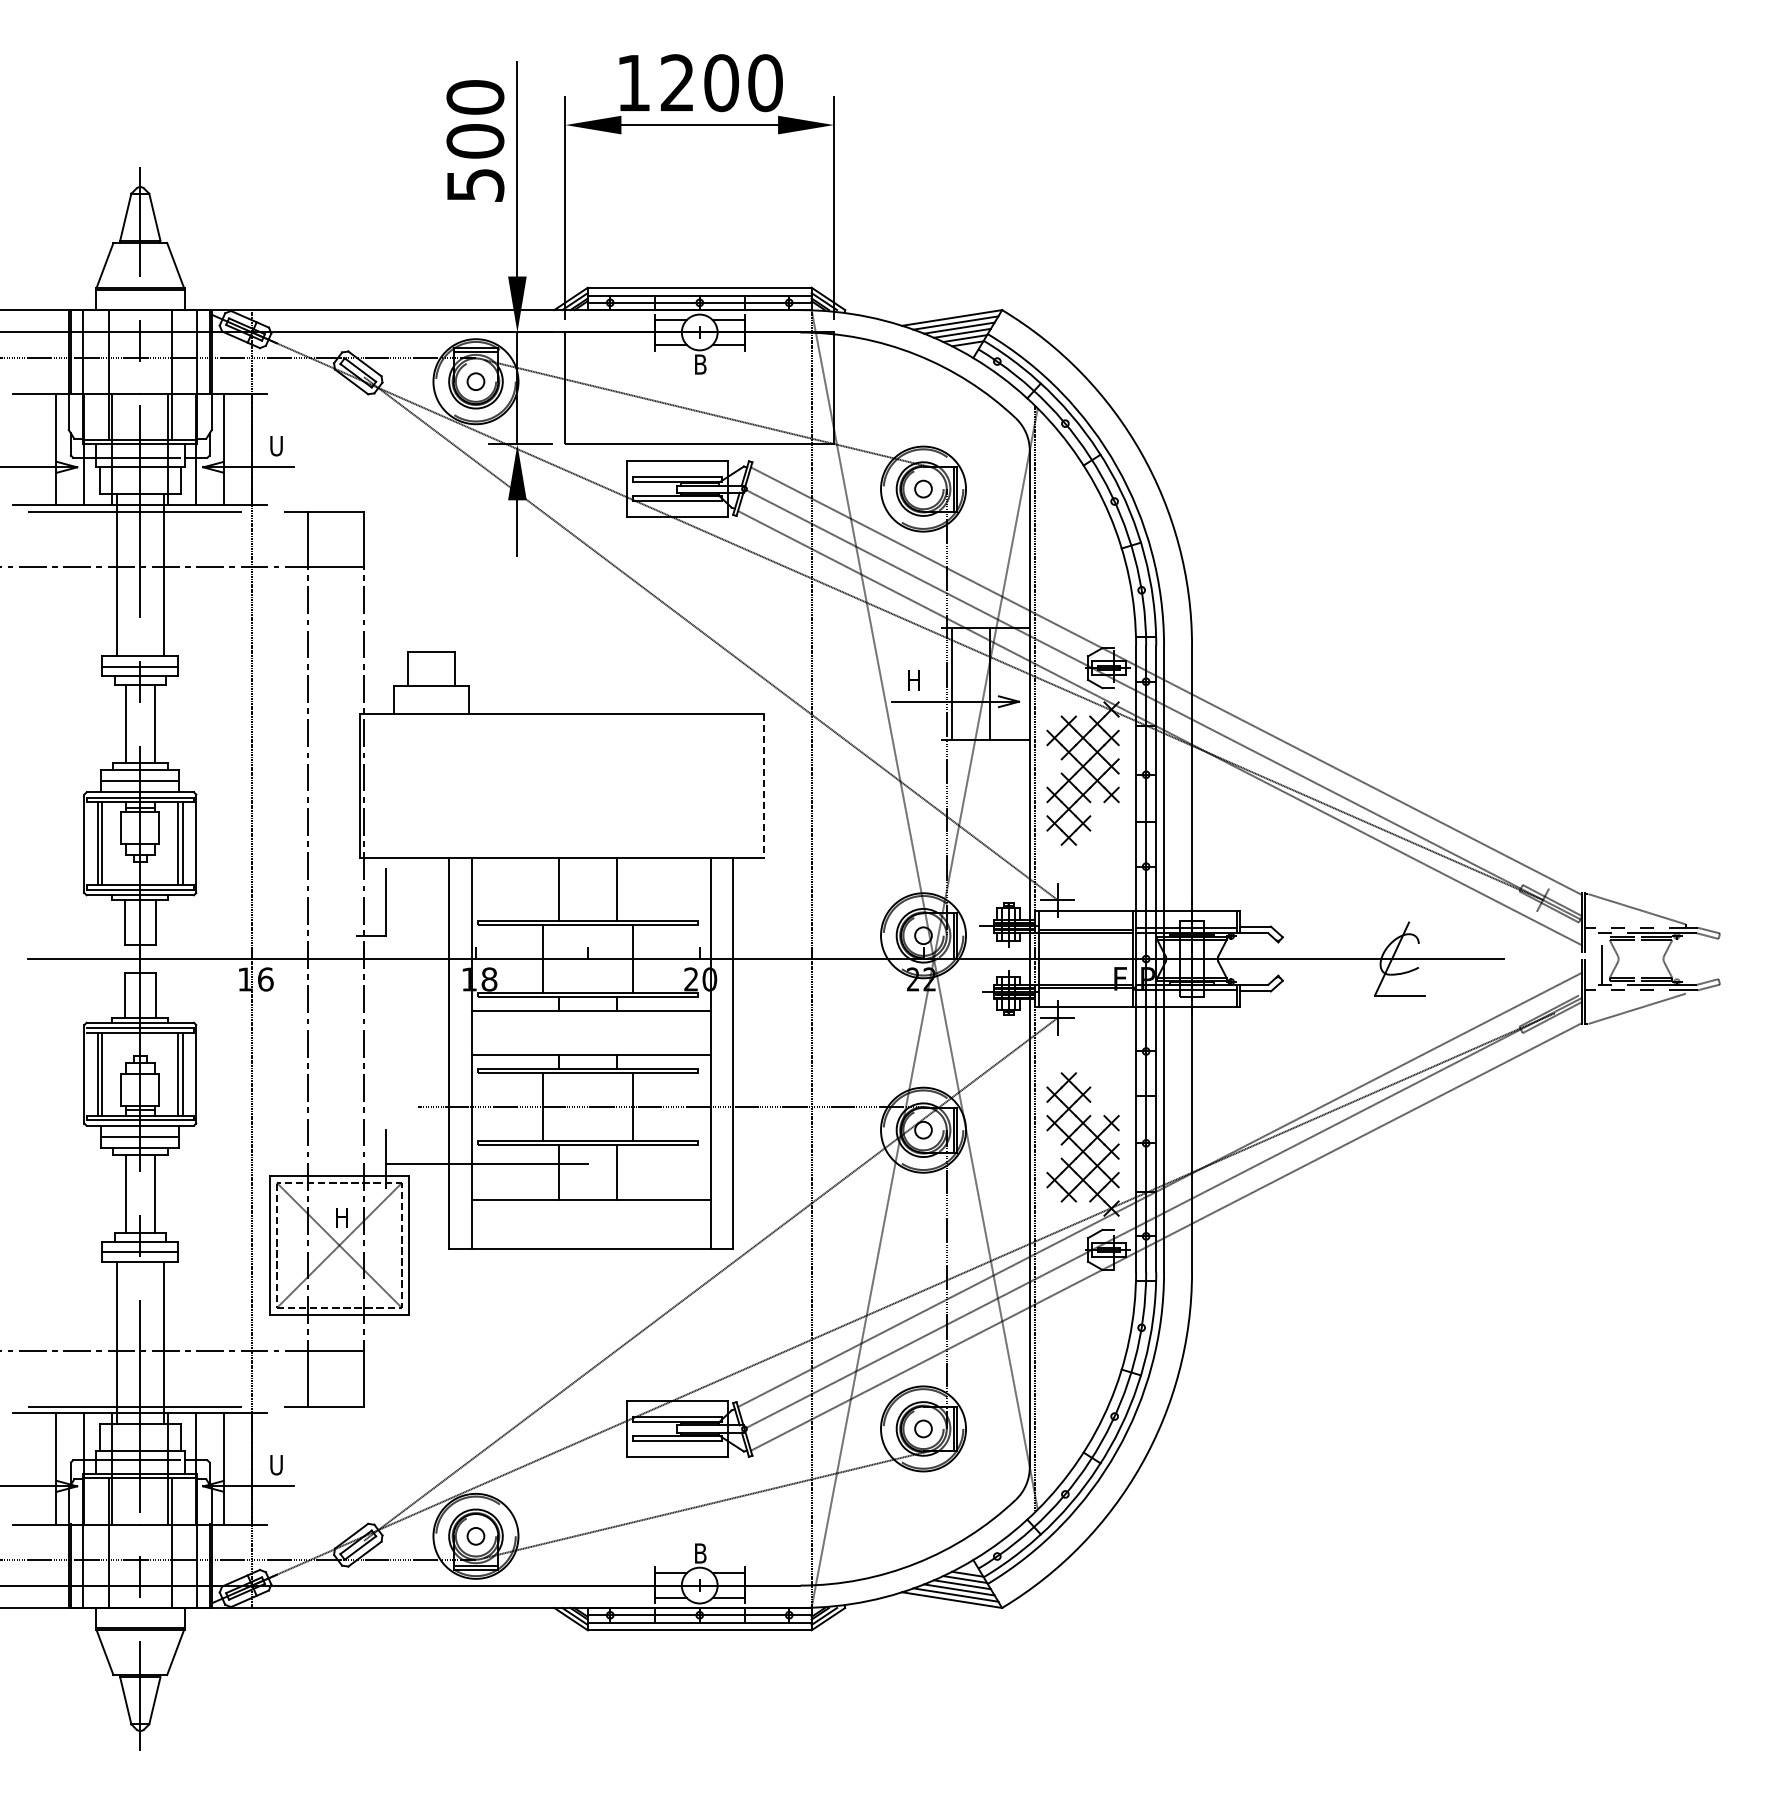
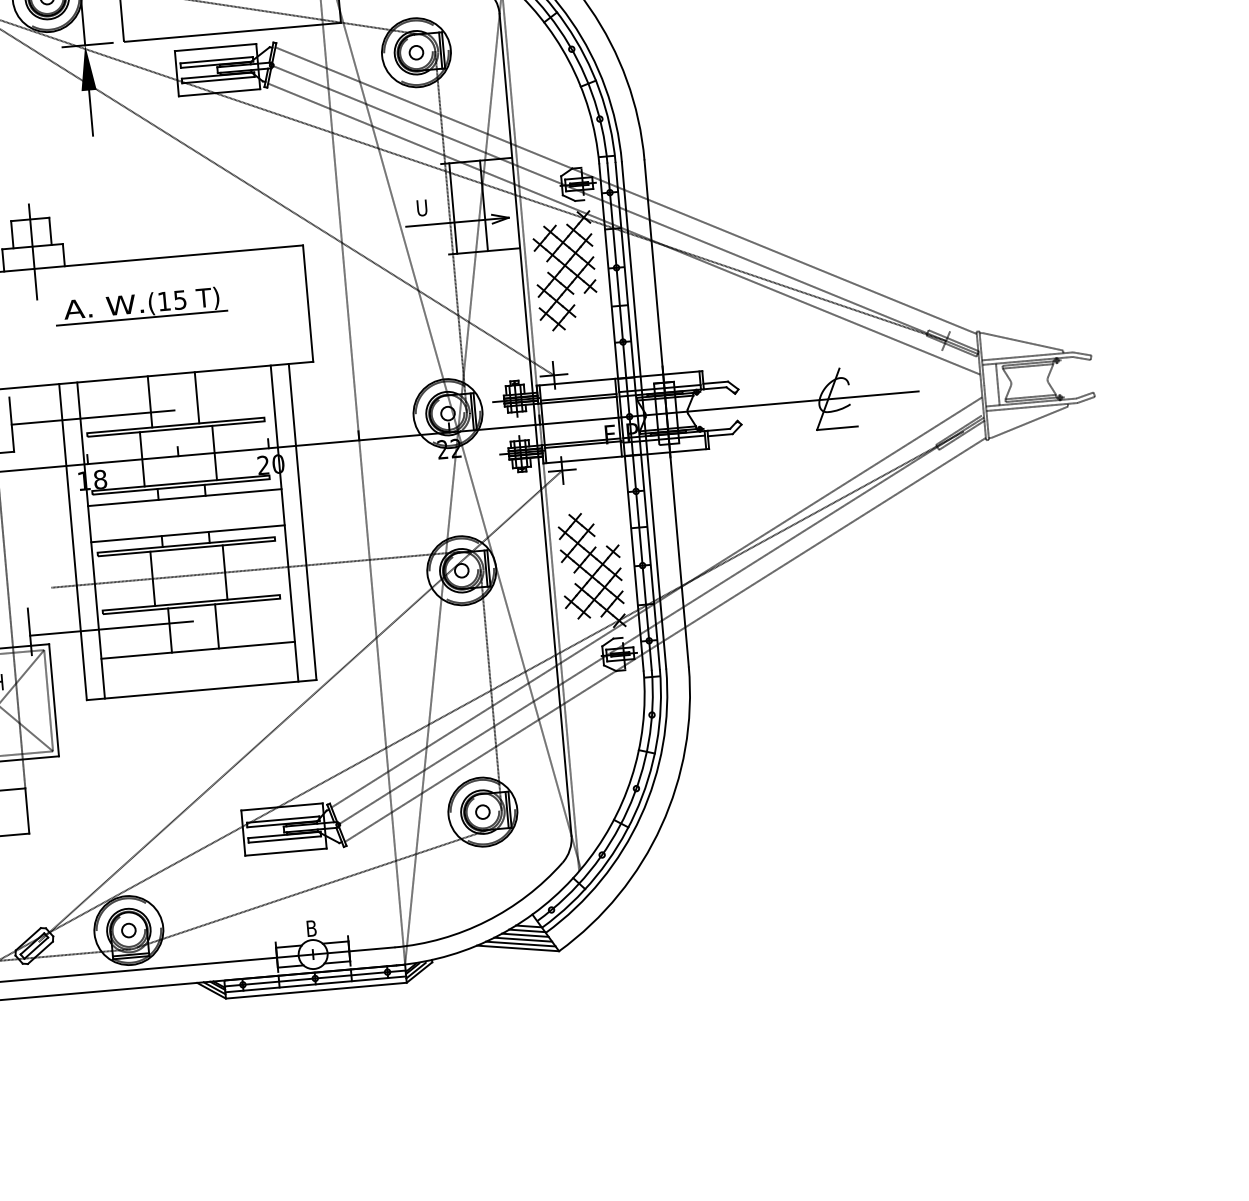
text: (913, 680) -> (421, 208), H -> U
line: (431, 692) -> (33, 251), added
part: (557, 770) -> (140, 305), added
line: (763, 786) -> (308, 304), dashed -> solid
line: (486, 902) -> (92, 417), added

